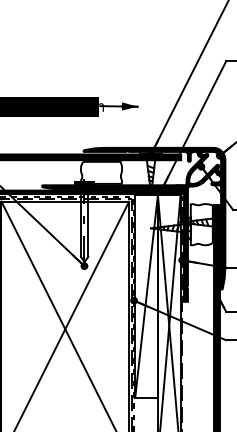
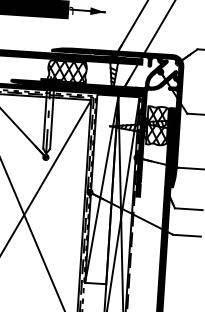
hatch: (101, 172) -> (67, 71), added
hatch: (201, 224) -> (157, 125), added

